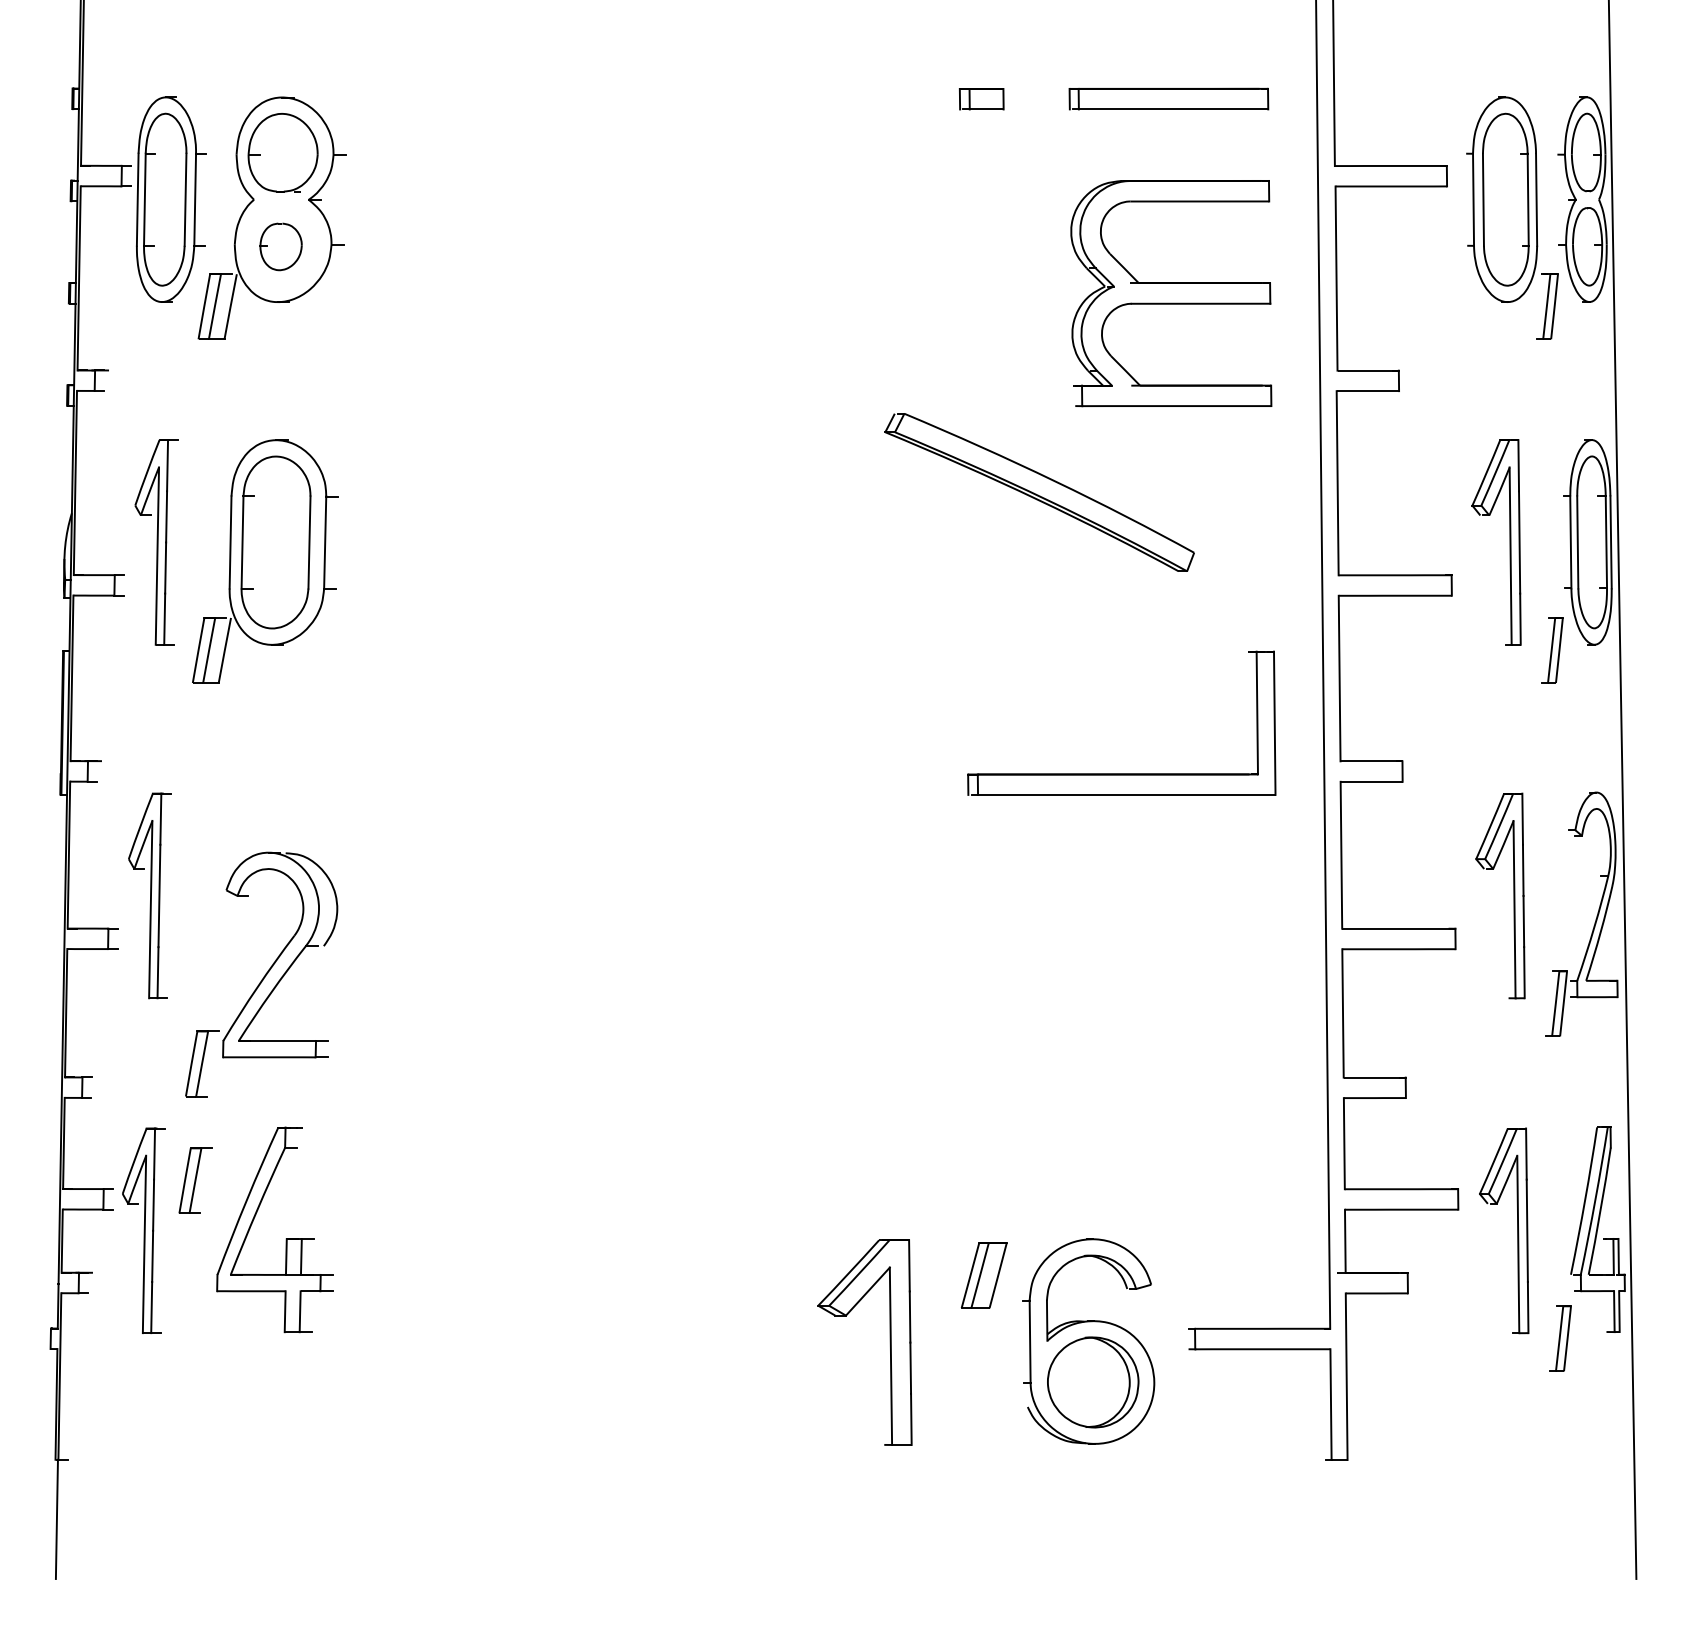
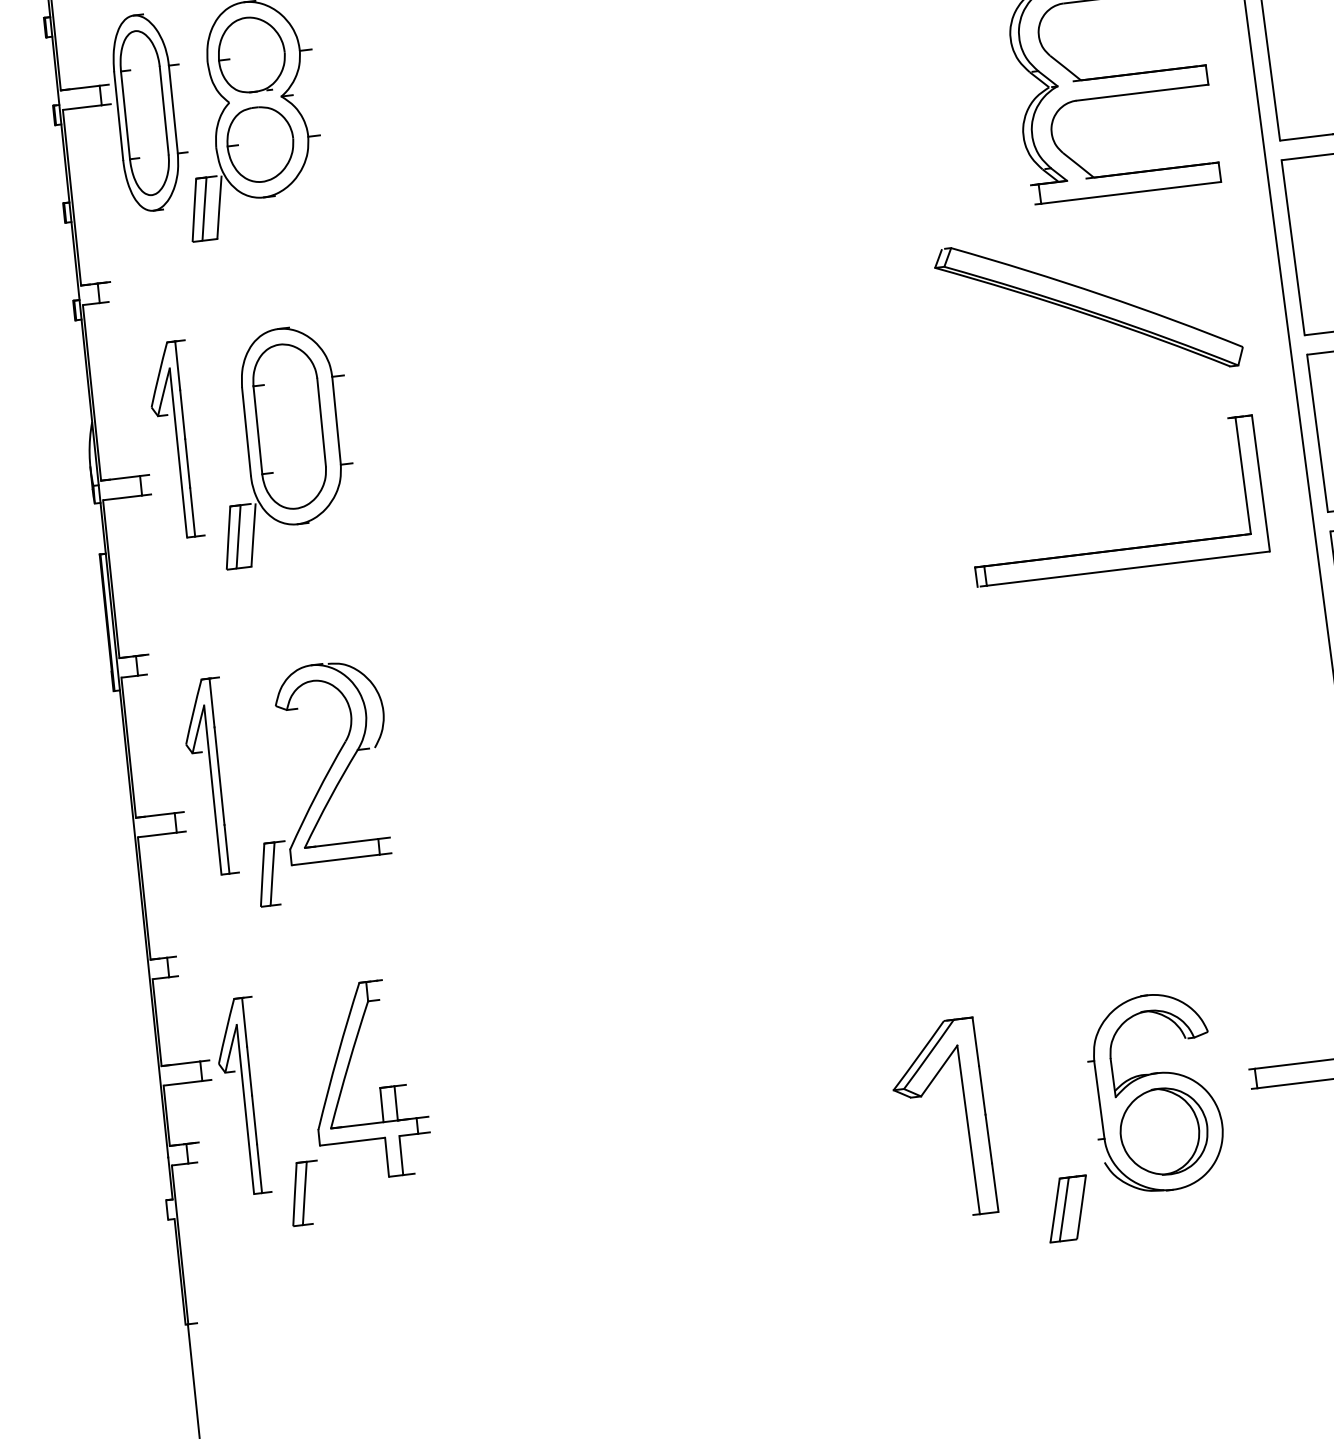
part: (280, 246) -> (259, 144), size x1.67
part: (1039, 492) -> (1088, 307), moved
part: (261, 974) -> (318, 782), moved
part: (195, 1180) -> (304, 1193), moved
part: (983, 1275) -> (1067, 1208), moved

